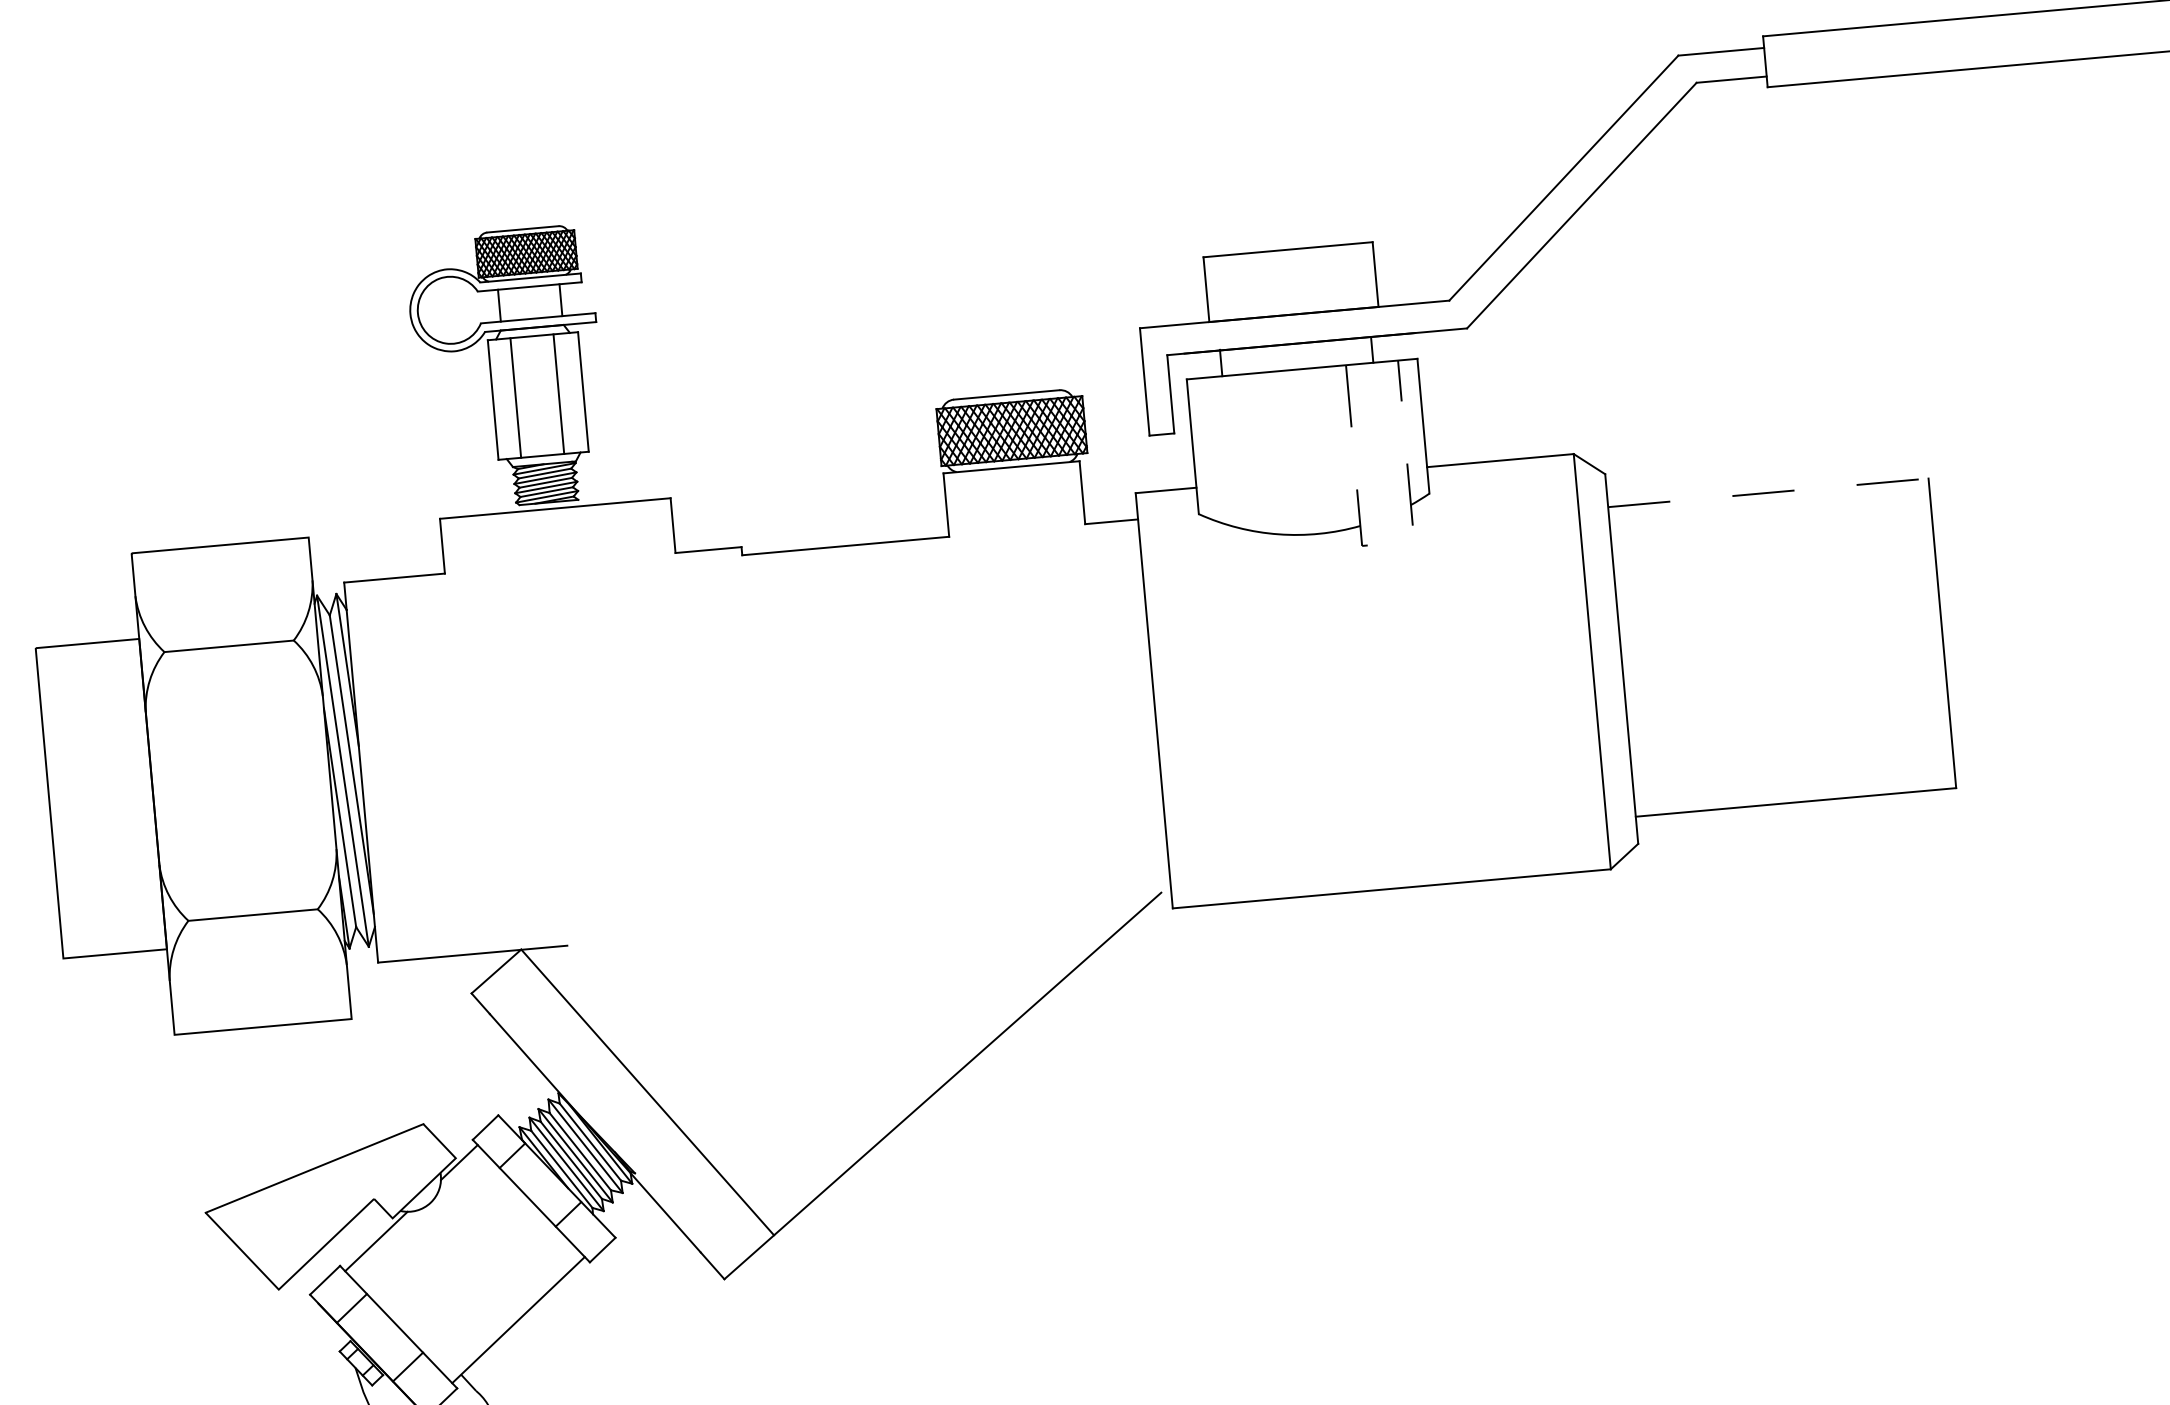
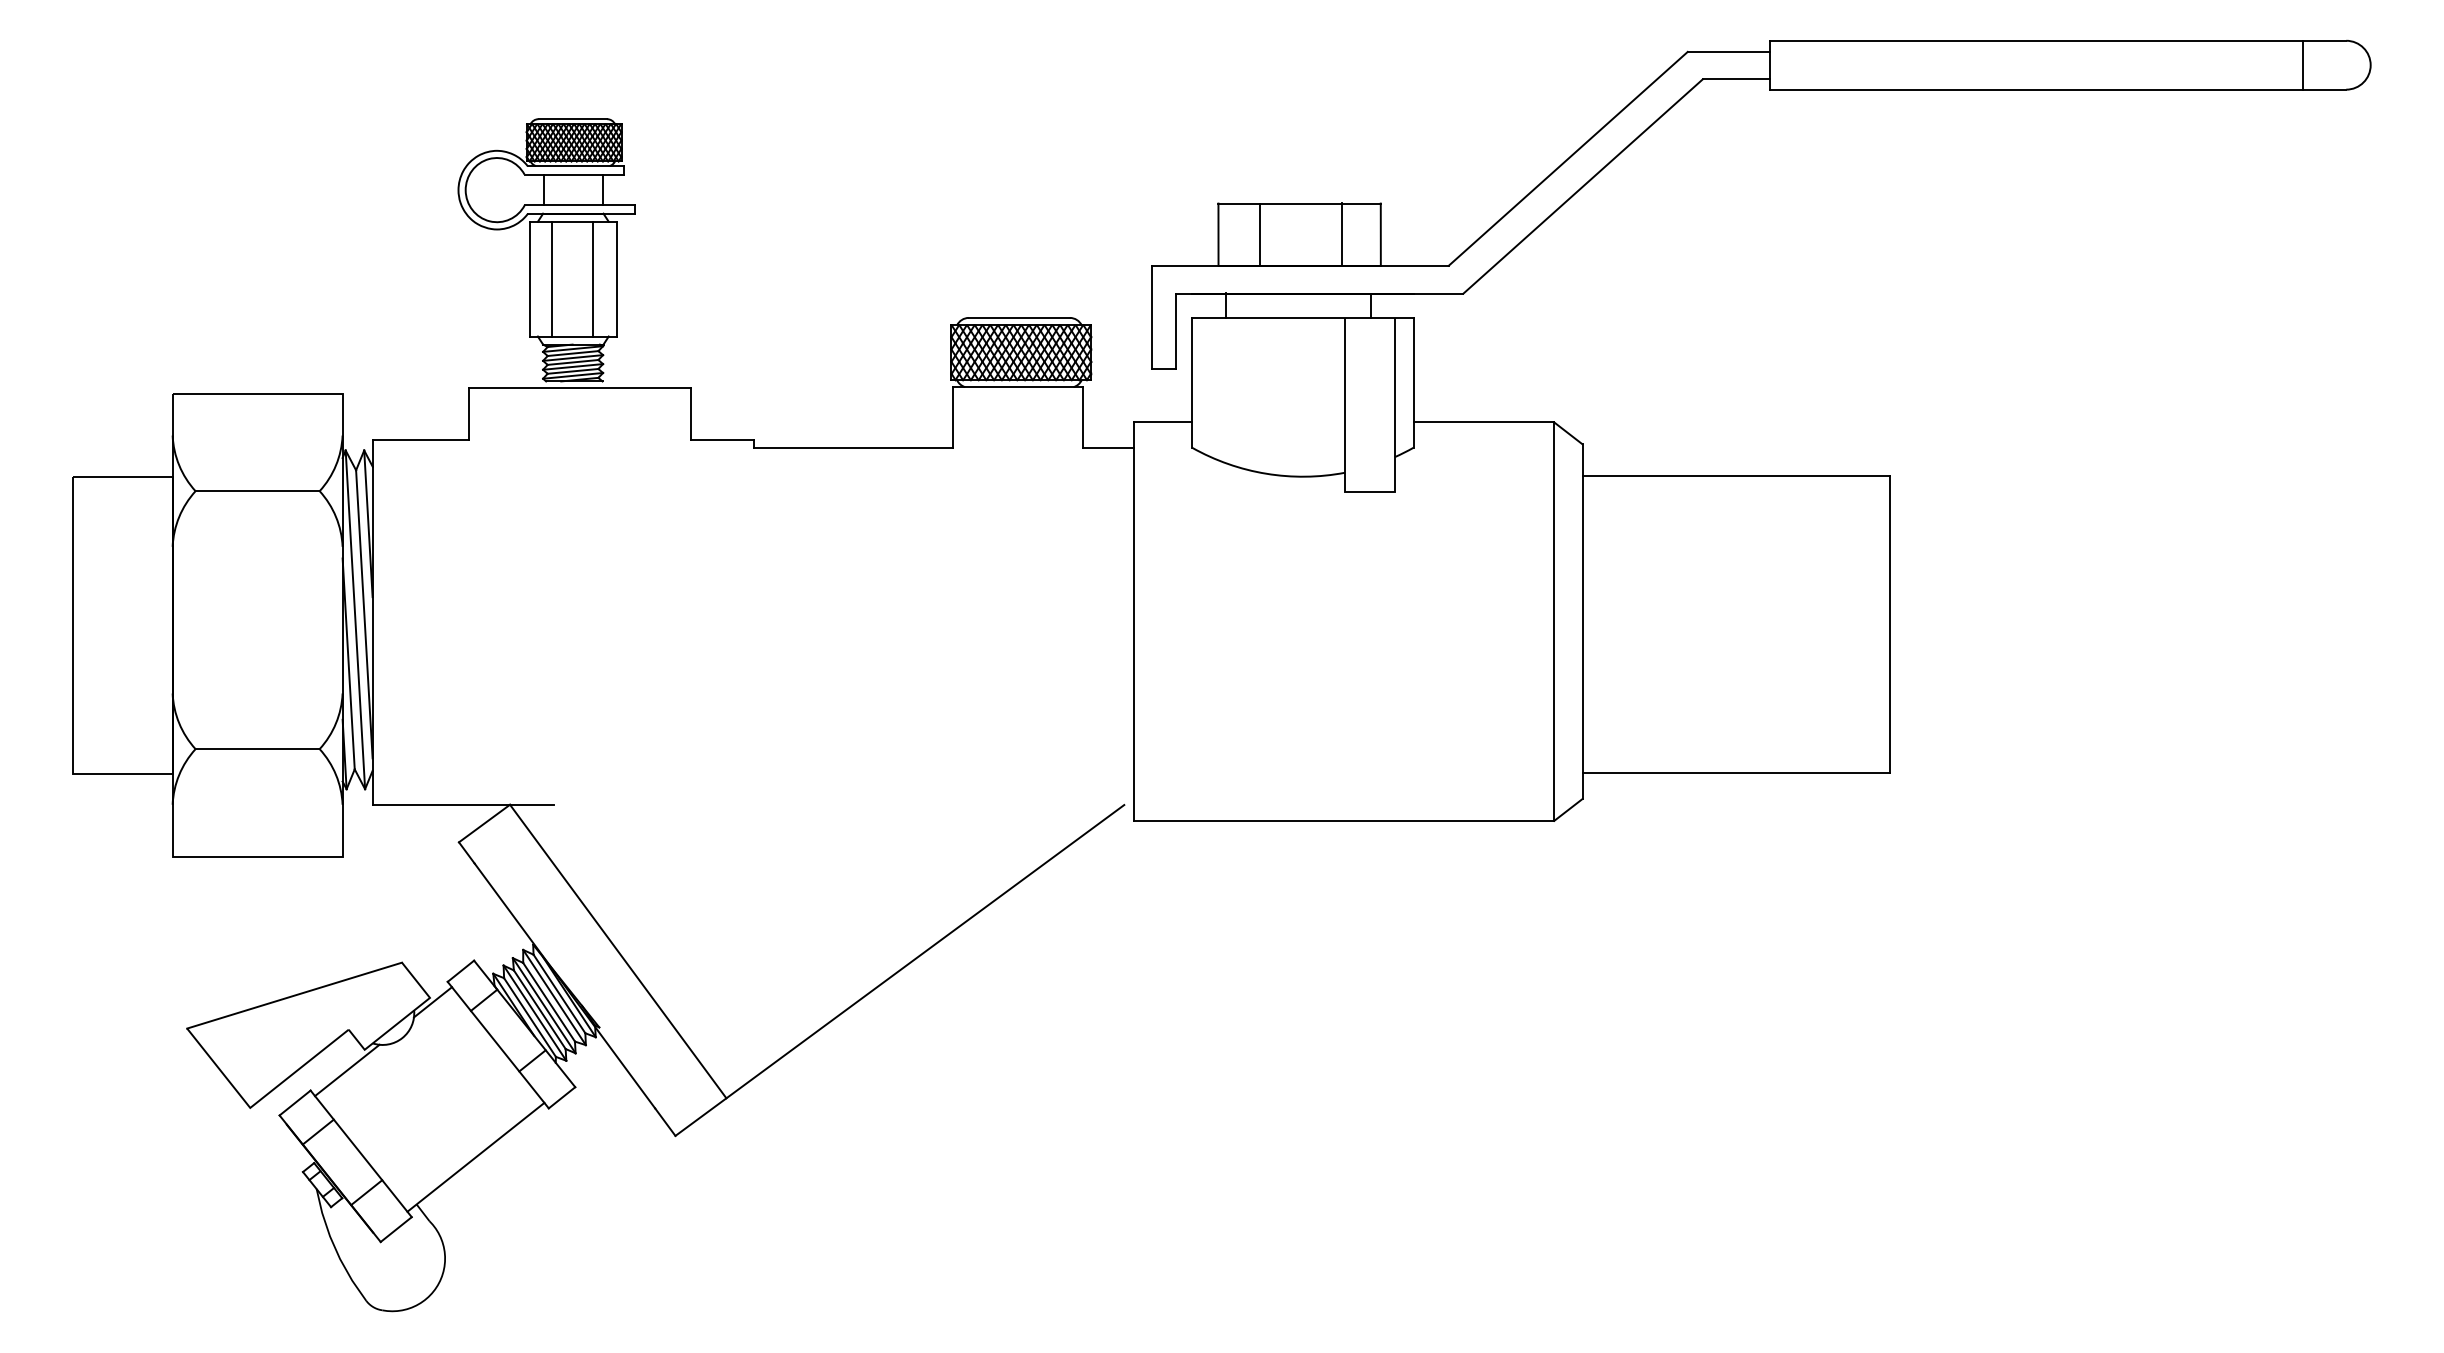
line: (1334, 278) -> (1341, 234), added
line: (1249, 285) -> (1259, 234), added
line: (1768, 492) -> (1736, 475), dashed -> solid
line: (1387, 543) -> (1369, 491), dashed -> solid

